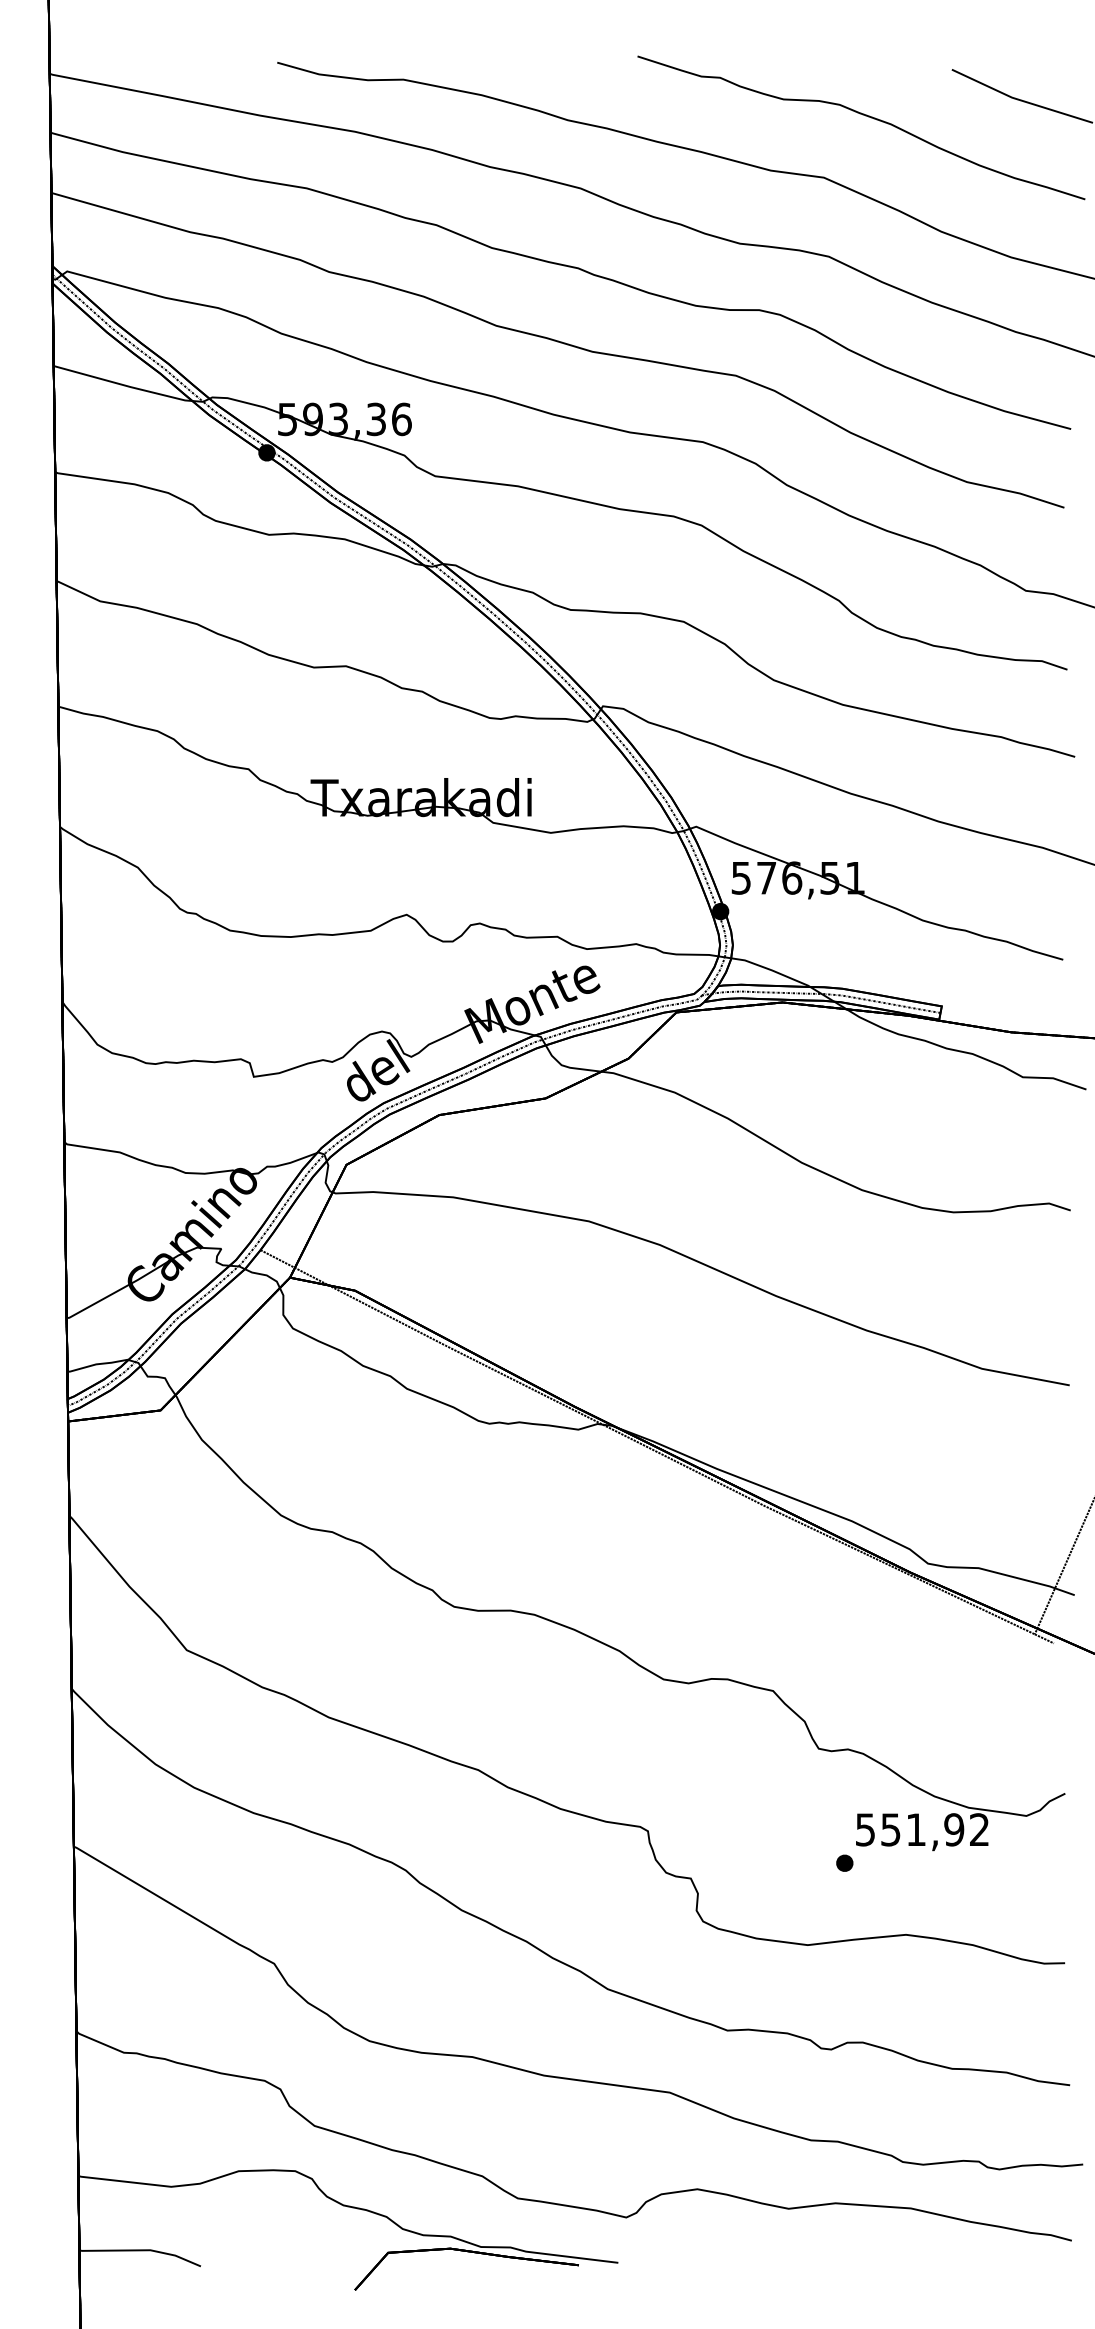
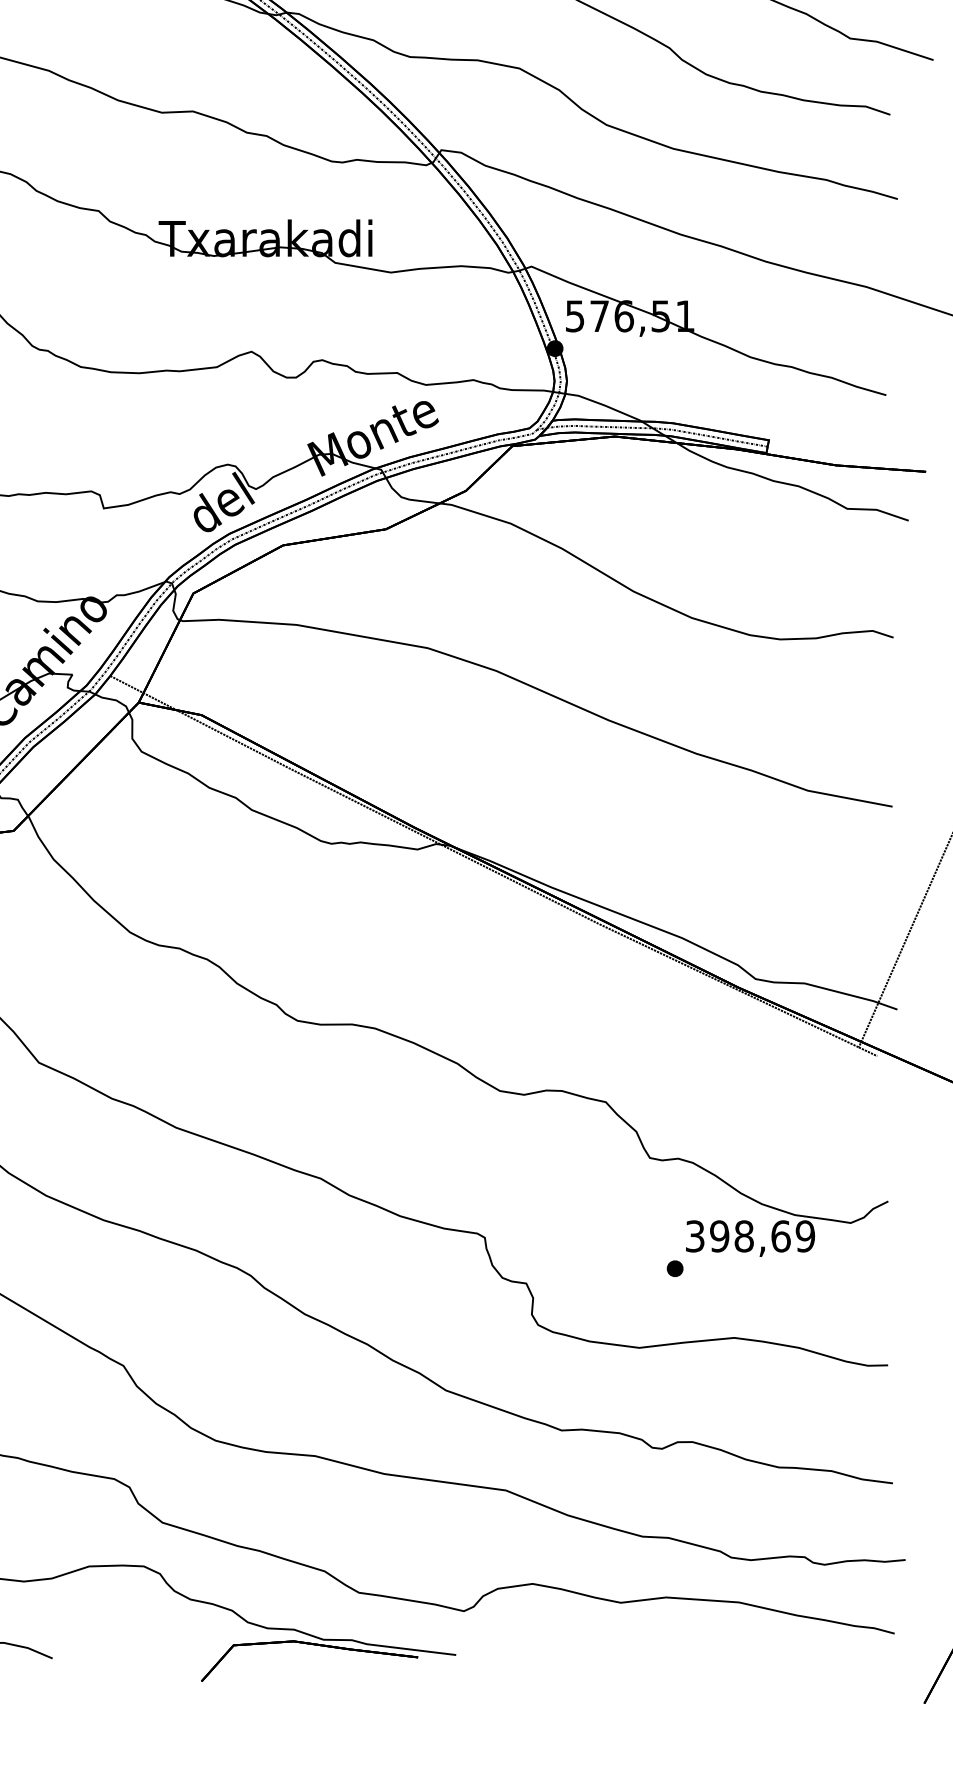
text: (922, 1829) -> (750, 1236), 551,92 -> 398,69

